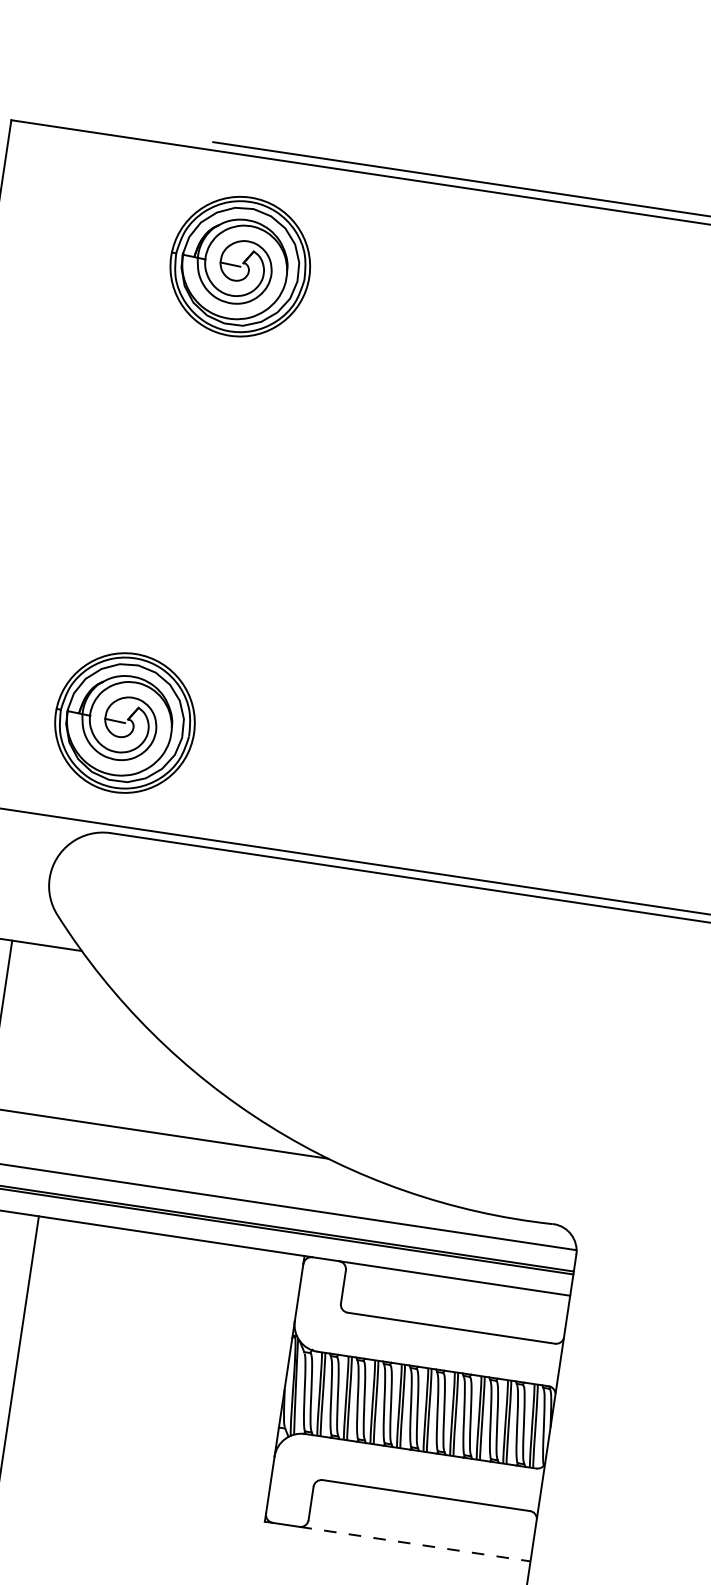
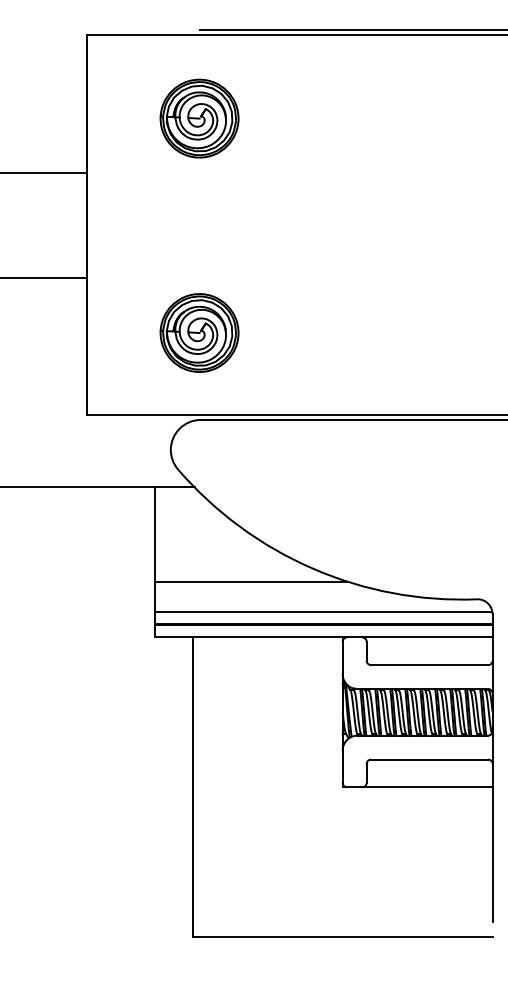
part: (240, 266) -> (199, 118), moved
part: (125, 722) -> (199, 332), moved
line: (415, 1544) -> (427, 787), dashed -> solid

